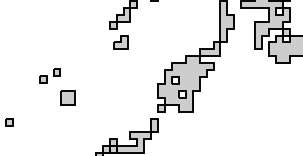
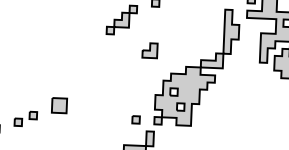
part: (120, 42) -> (149, 50), moved
part: (49, 75) -> (25, 118), moved
part: (140, 108) -> (135, 120), added

